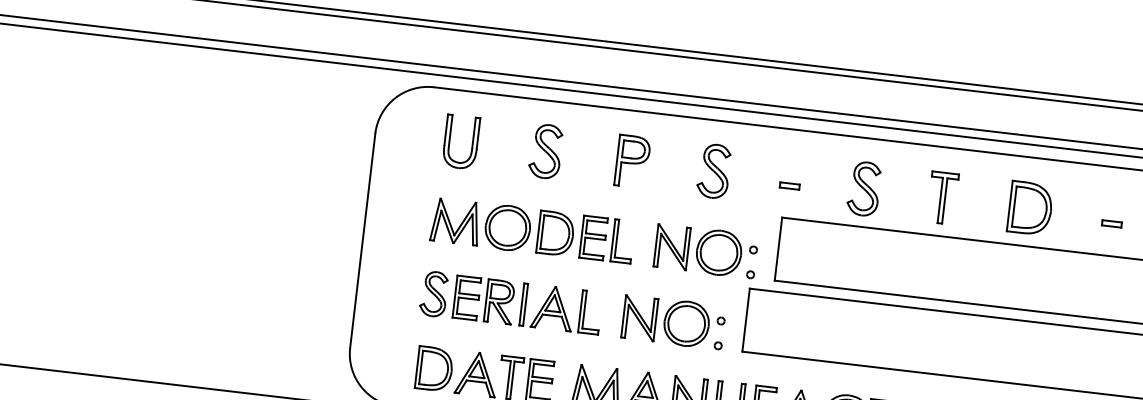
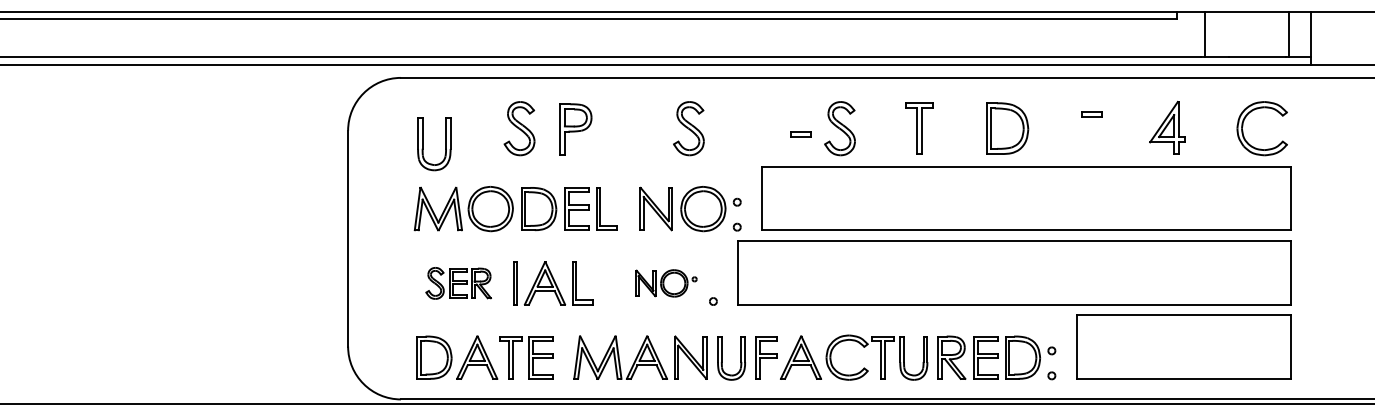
part: (450, 141) -> (423, 144), moved
part: (632, 161) -> (575, 129), moved
part: (789, 186) -> (800, 134), moved
part: (1111, 223) -> (1091, 114), moved
part: (467, 298) -> (458, 283), size x0.7
part: (673, 322) -> (666, 283), size x0.6

